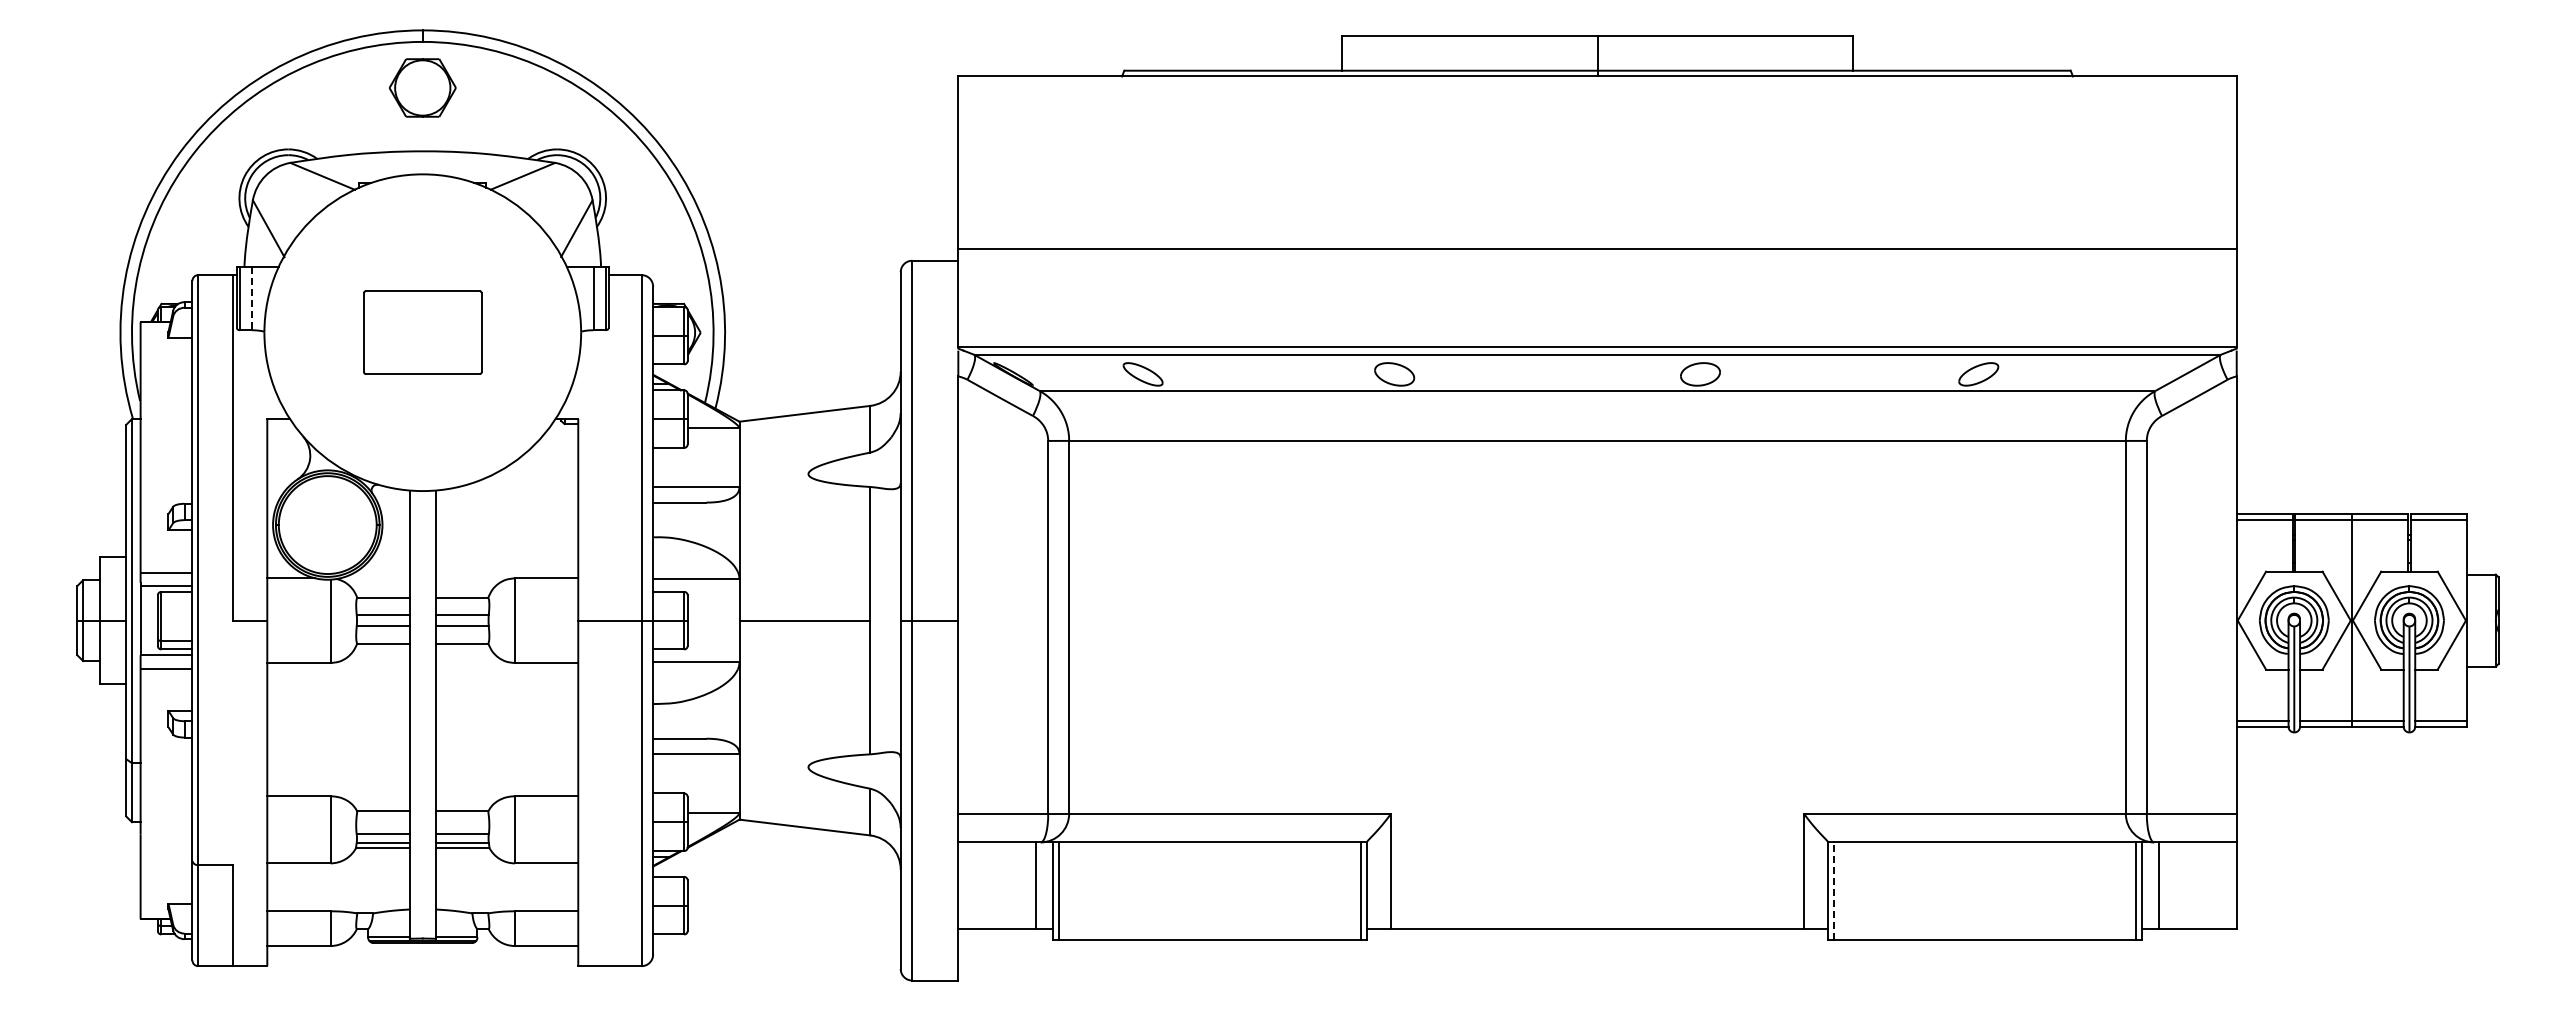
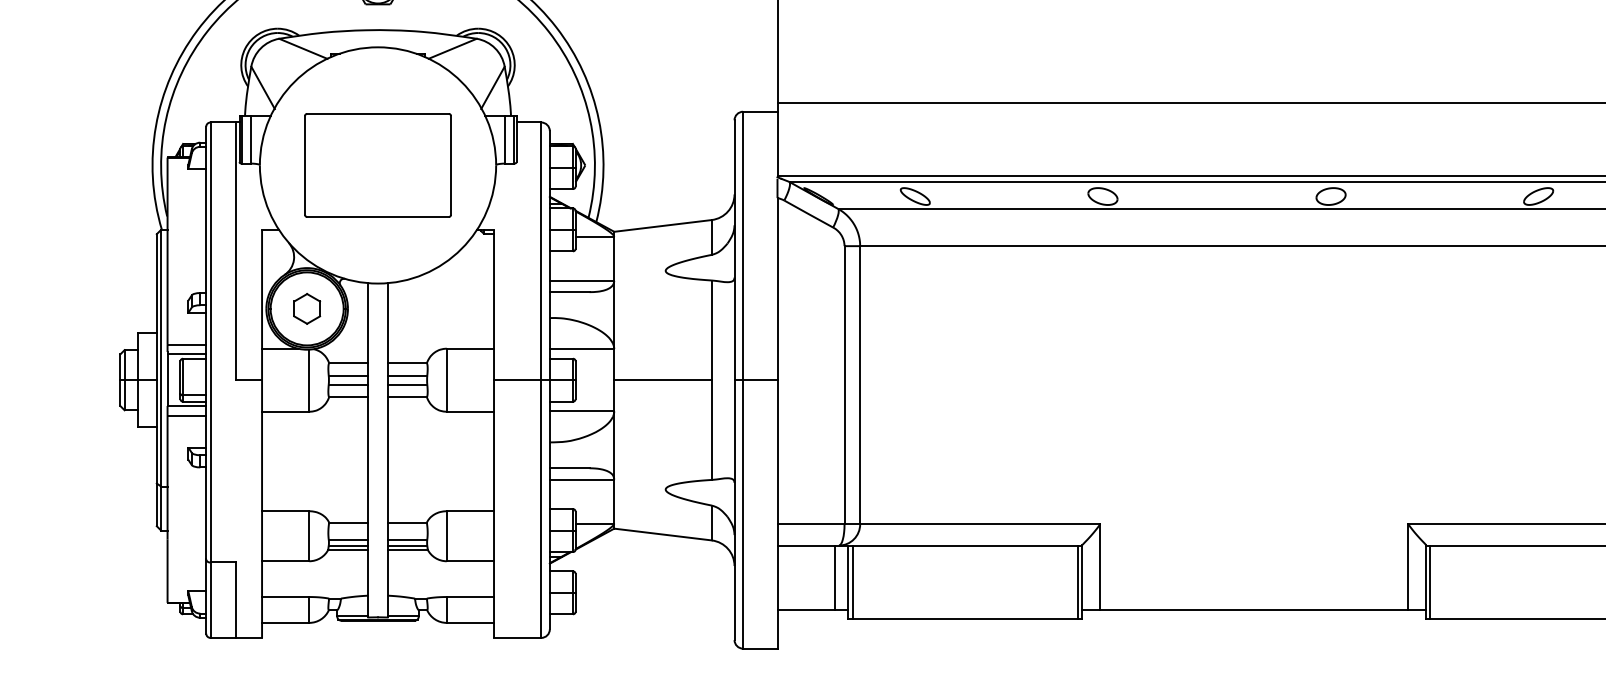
line: (252, 298) -> (251, 139), dashed -> solid
part: (422, 332) -> (377, 165), size x1.67
part: (327, 525) -> (306, 309), added
line: (1833, 891) -> (1430, 582), dashed -> solid

